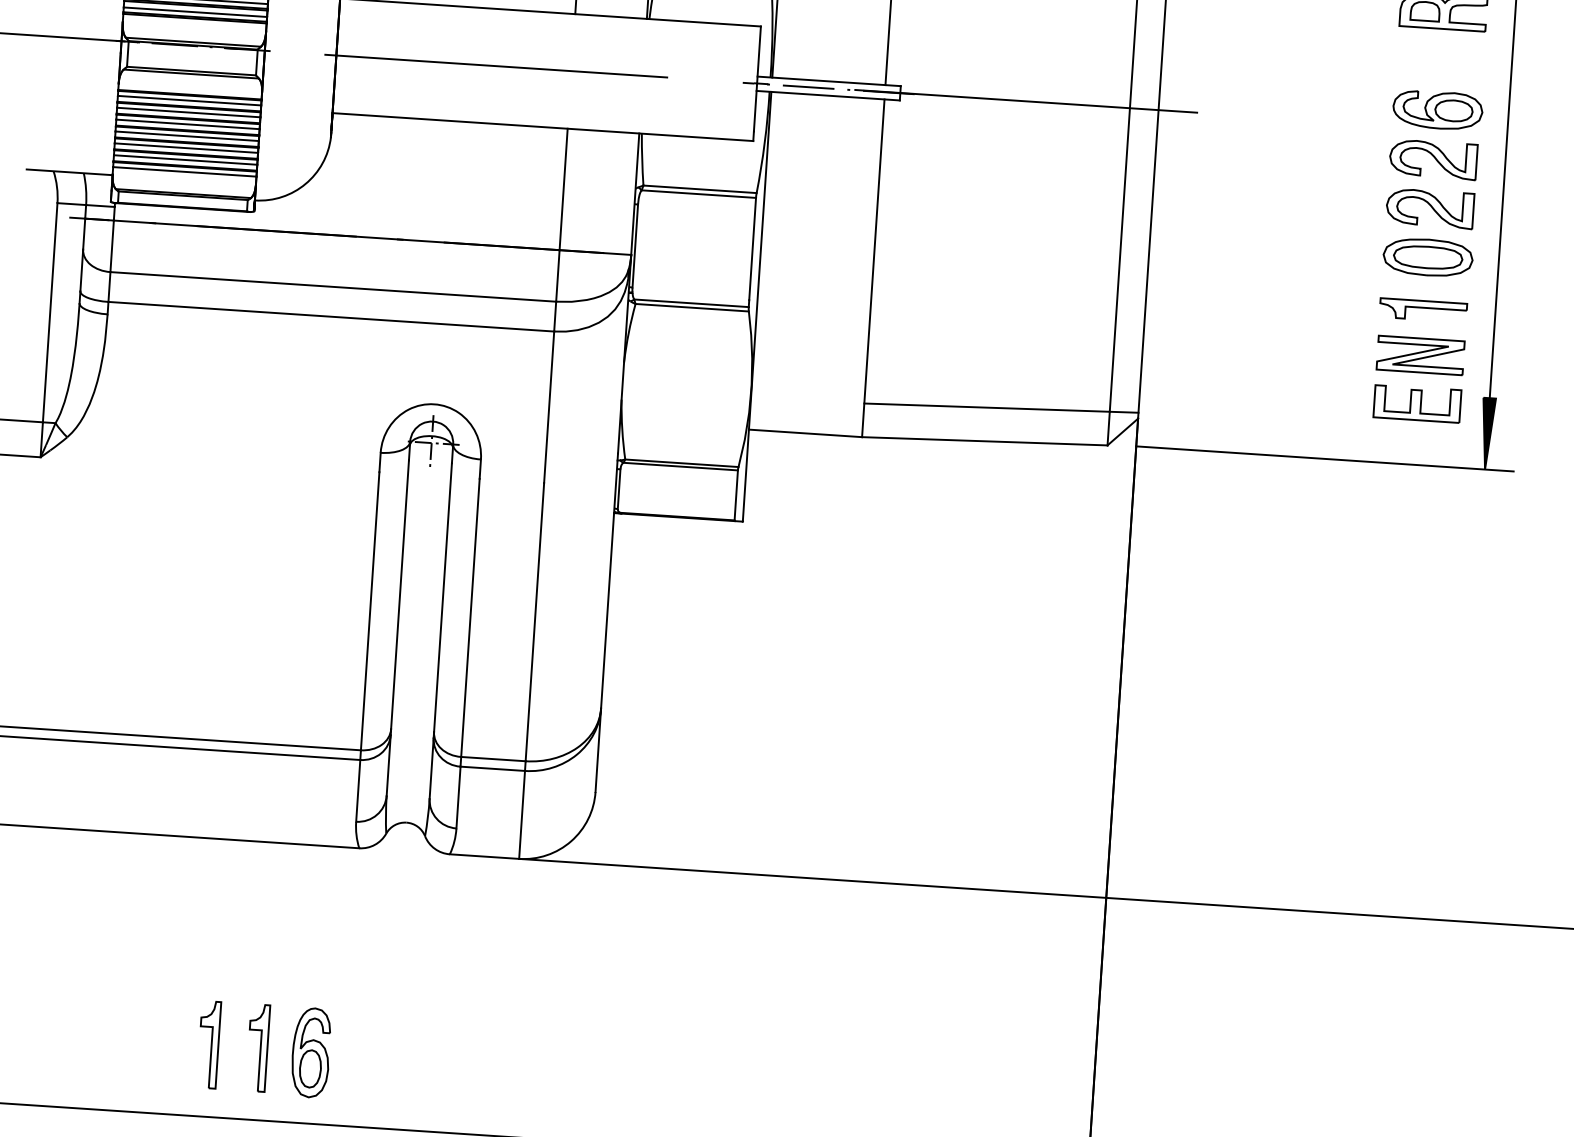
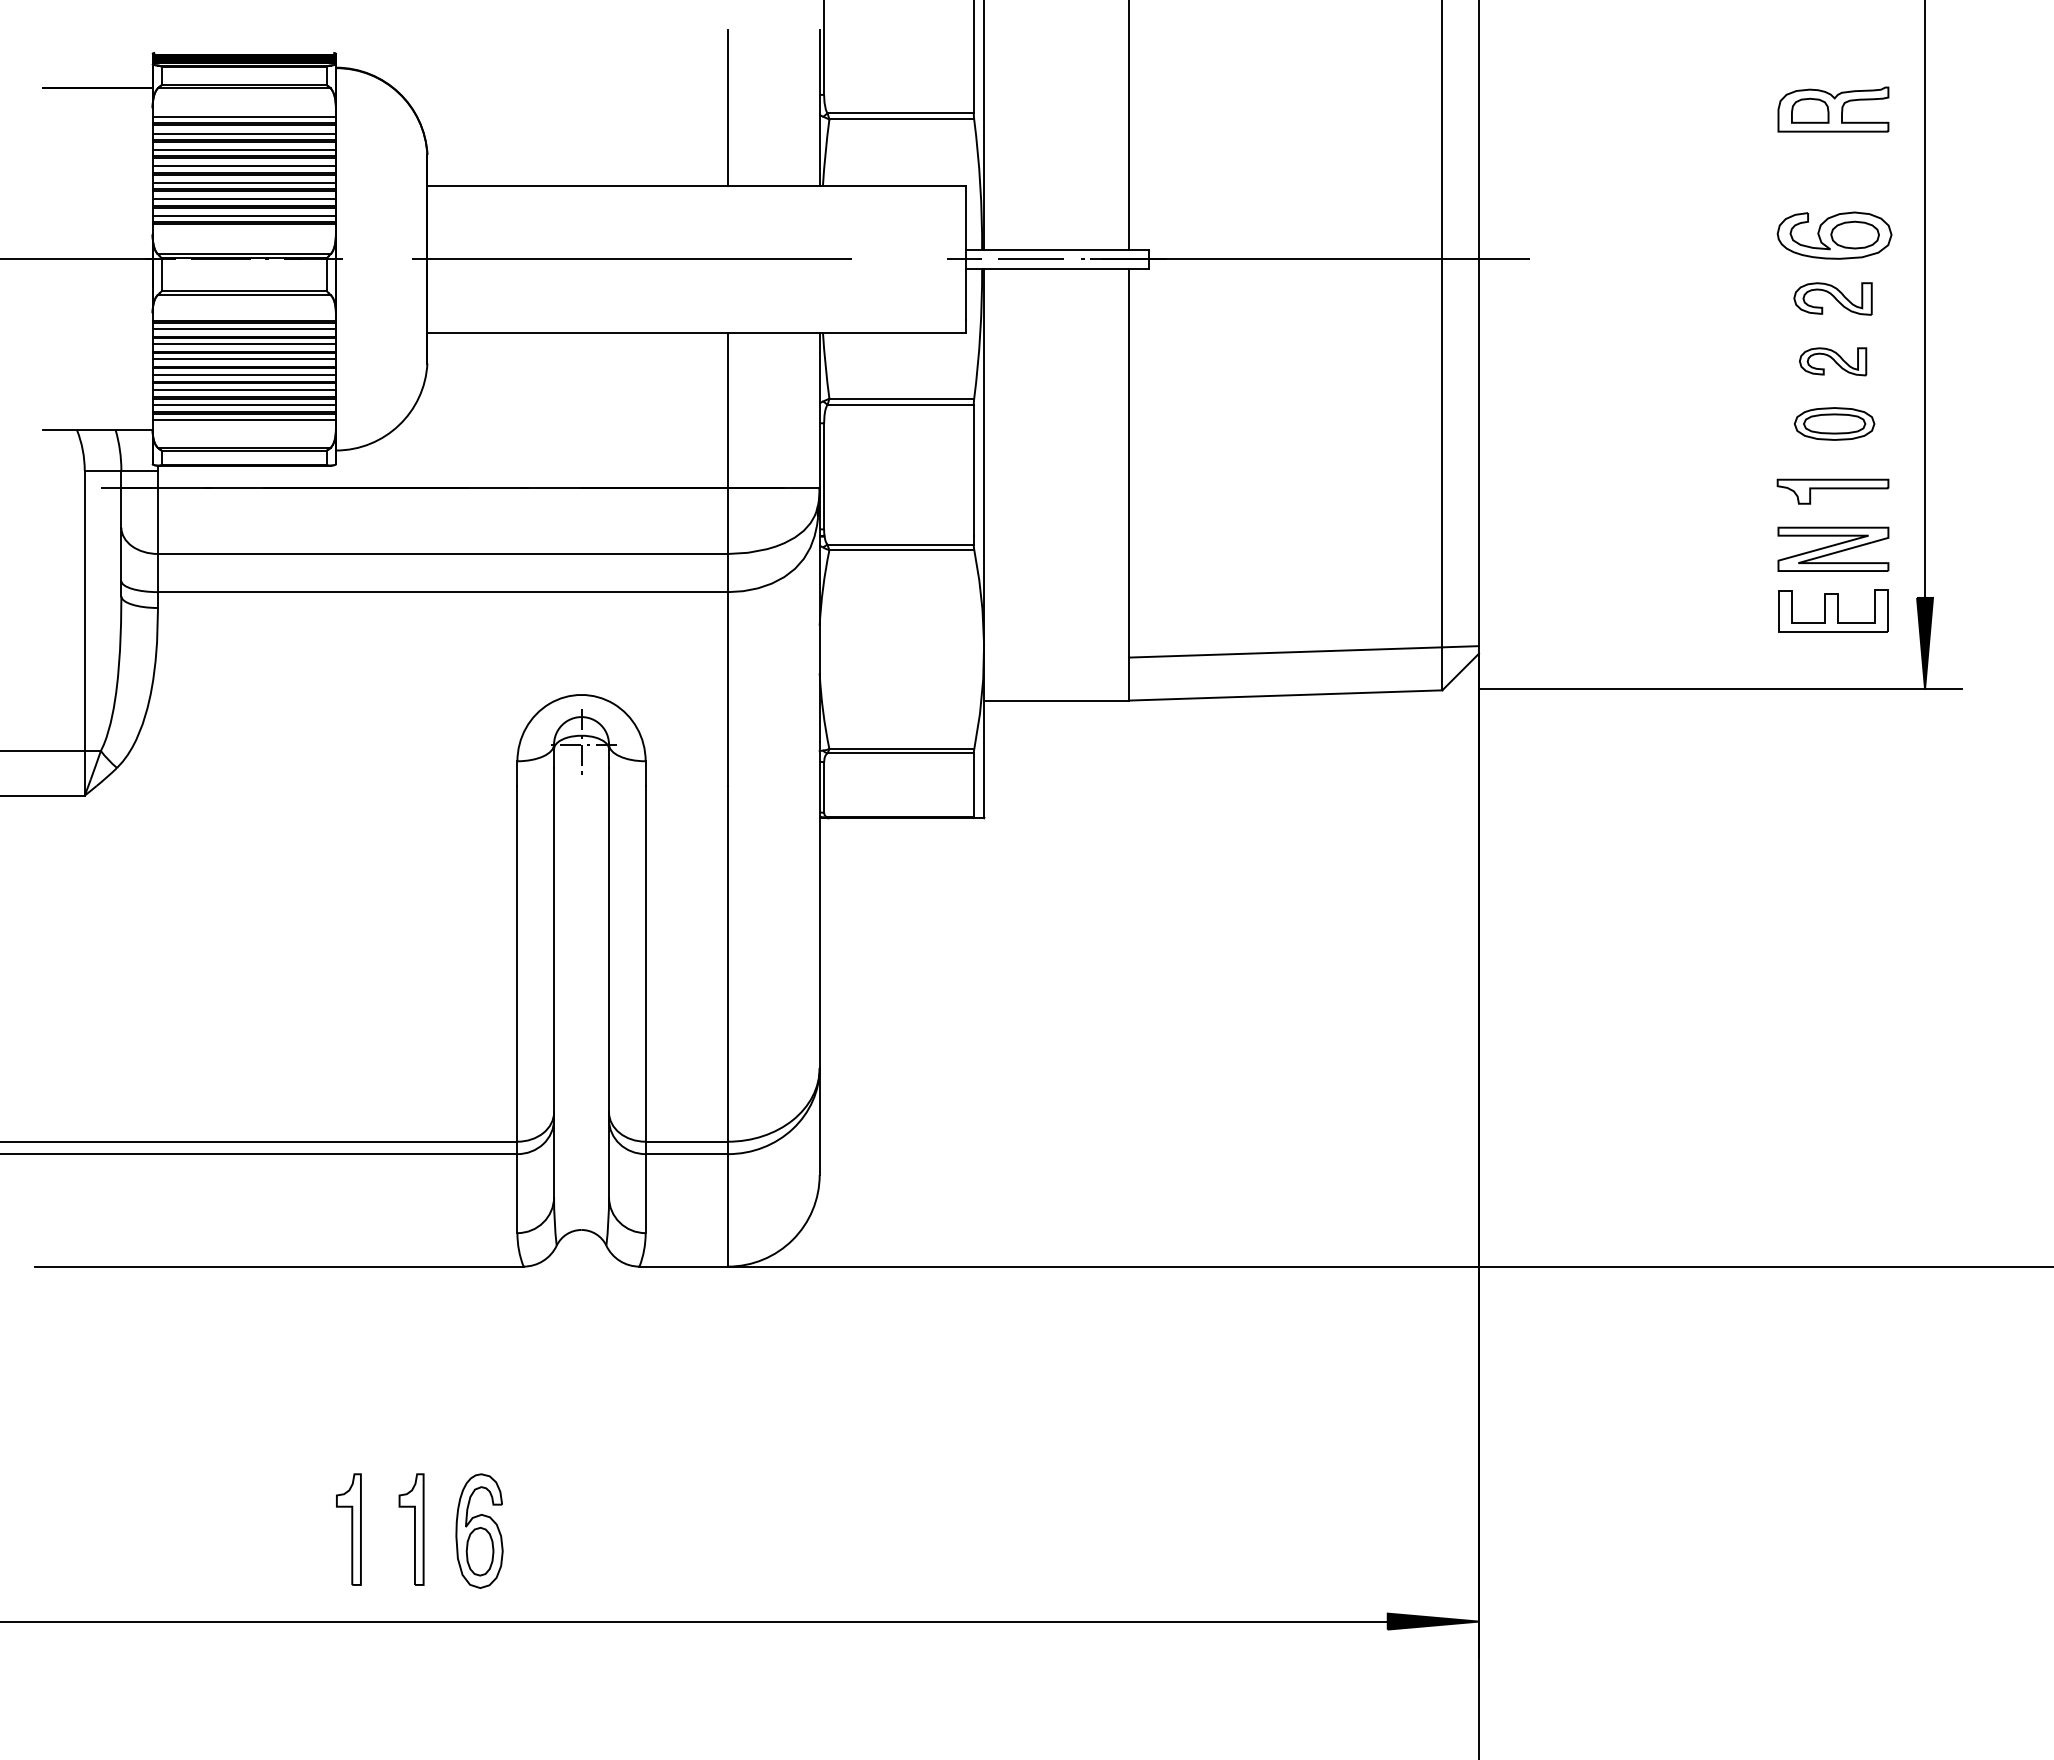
part: (1432, 159) -> (1832, 298), size x0.7
part: (1429, 208) -> (1832, 361), size x0.6
part: (1428, 257) -> (1834, 423), size x0.7

